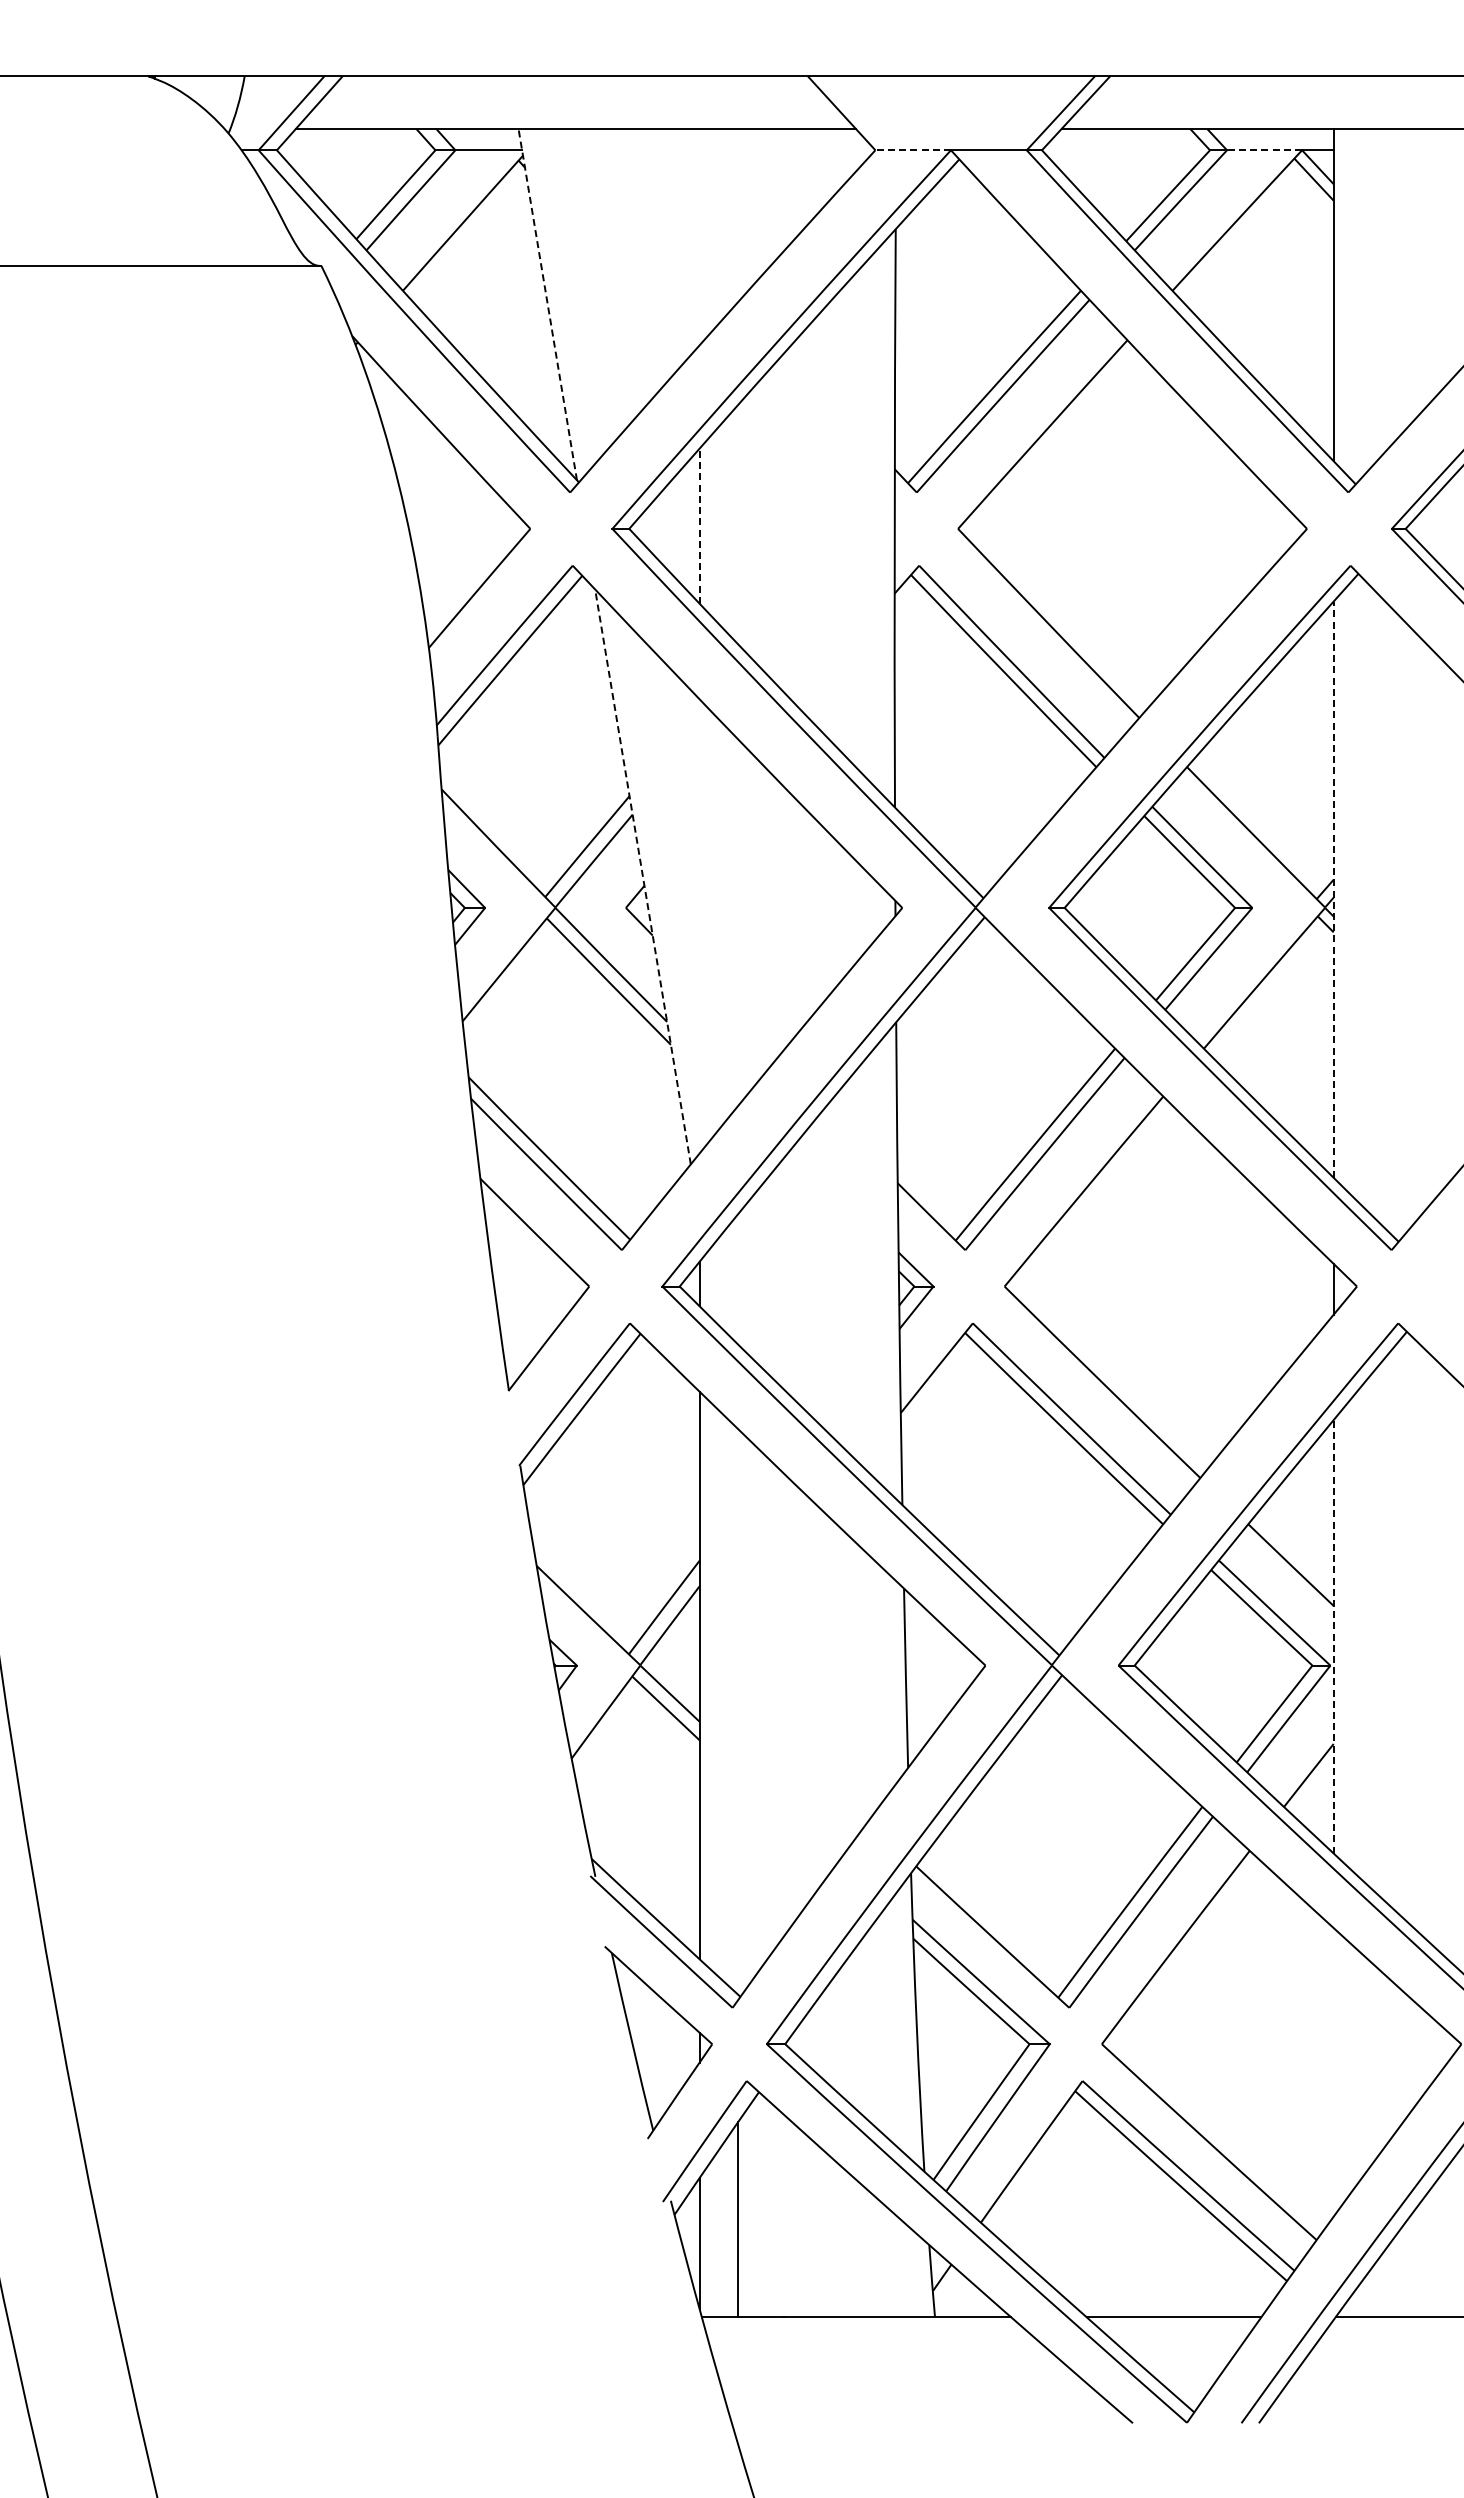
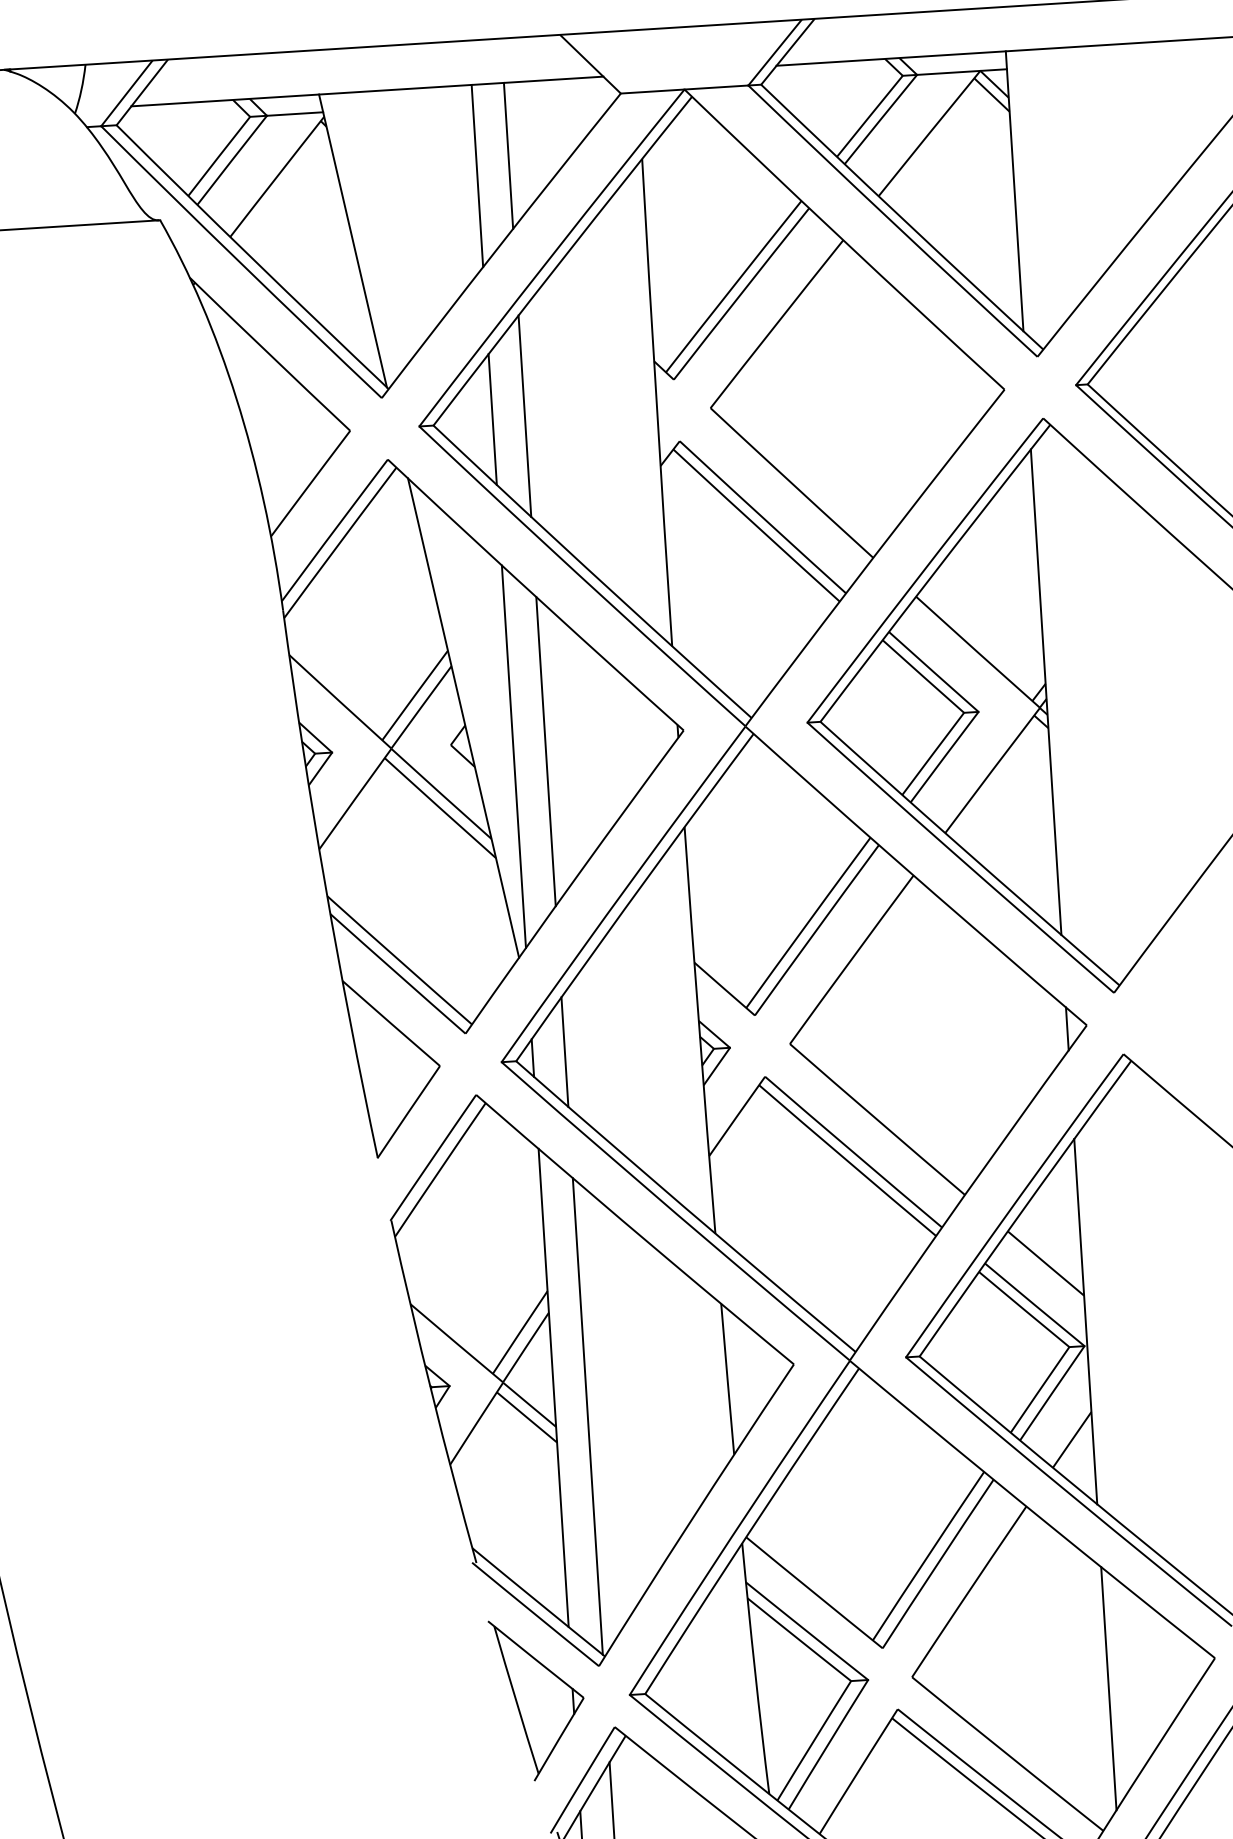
line: (913, 150) -> (652, 91), dashed -> solid
line: (1264, 150) -> (948, 73), dashed -> solid
line: (737, 215) -> (508, 155), added
line: (699, 237) -> (477, 176), added
line: (547, 304) -> (352, 240), dashed -> solid
line: (737, 524) -> (524, 416), added
line: (699, 526) -> (492, 419), dashed -> solid
line: (642, 876) -> (463, 717), dashed -> solid
line: (1333, 889) -> (1046, 692), dashed -> solid
line: (737, 922) -> (545, 751), added
line: (699, 926) -> (513, 756), added
line: (737, 1279) -> (564, 1052), added
line: (1333, 1636) -> (1085, 1321), dashed -> solid
line: (737, 1711) -> (587, 1416), added
line: (1333, 2072) -> (1108, 1688), added

